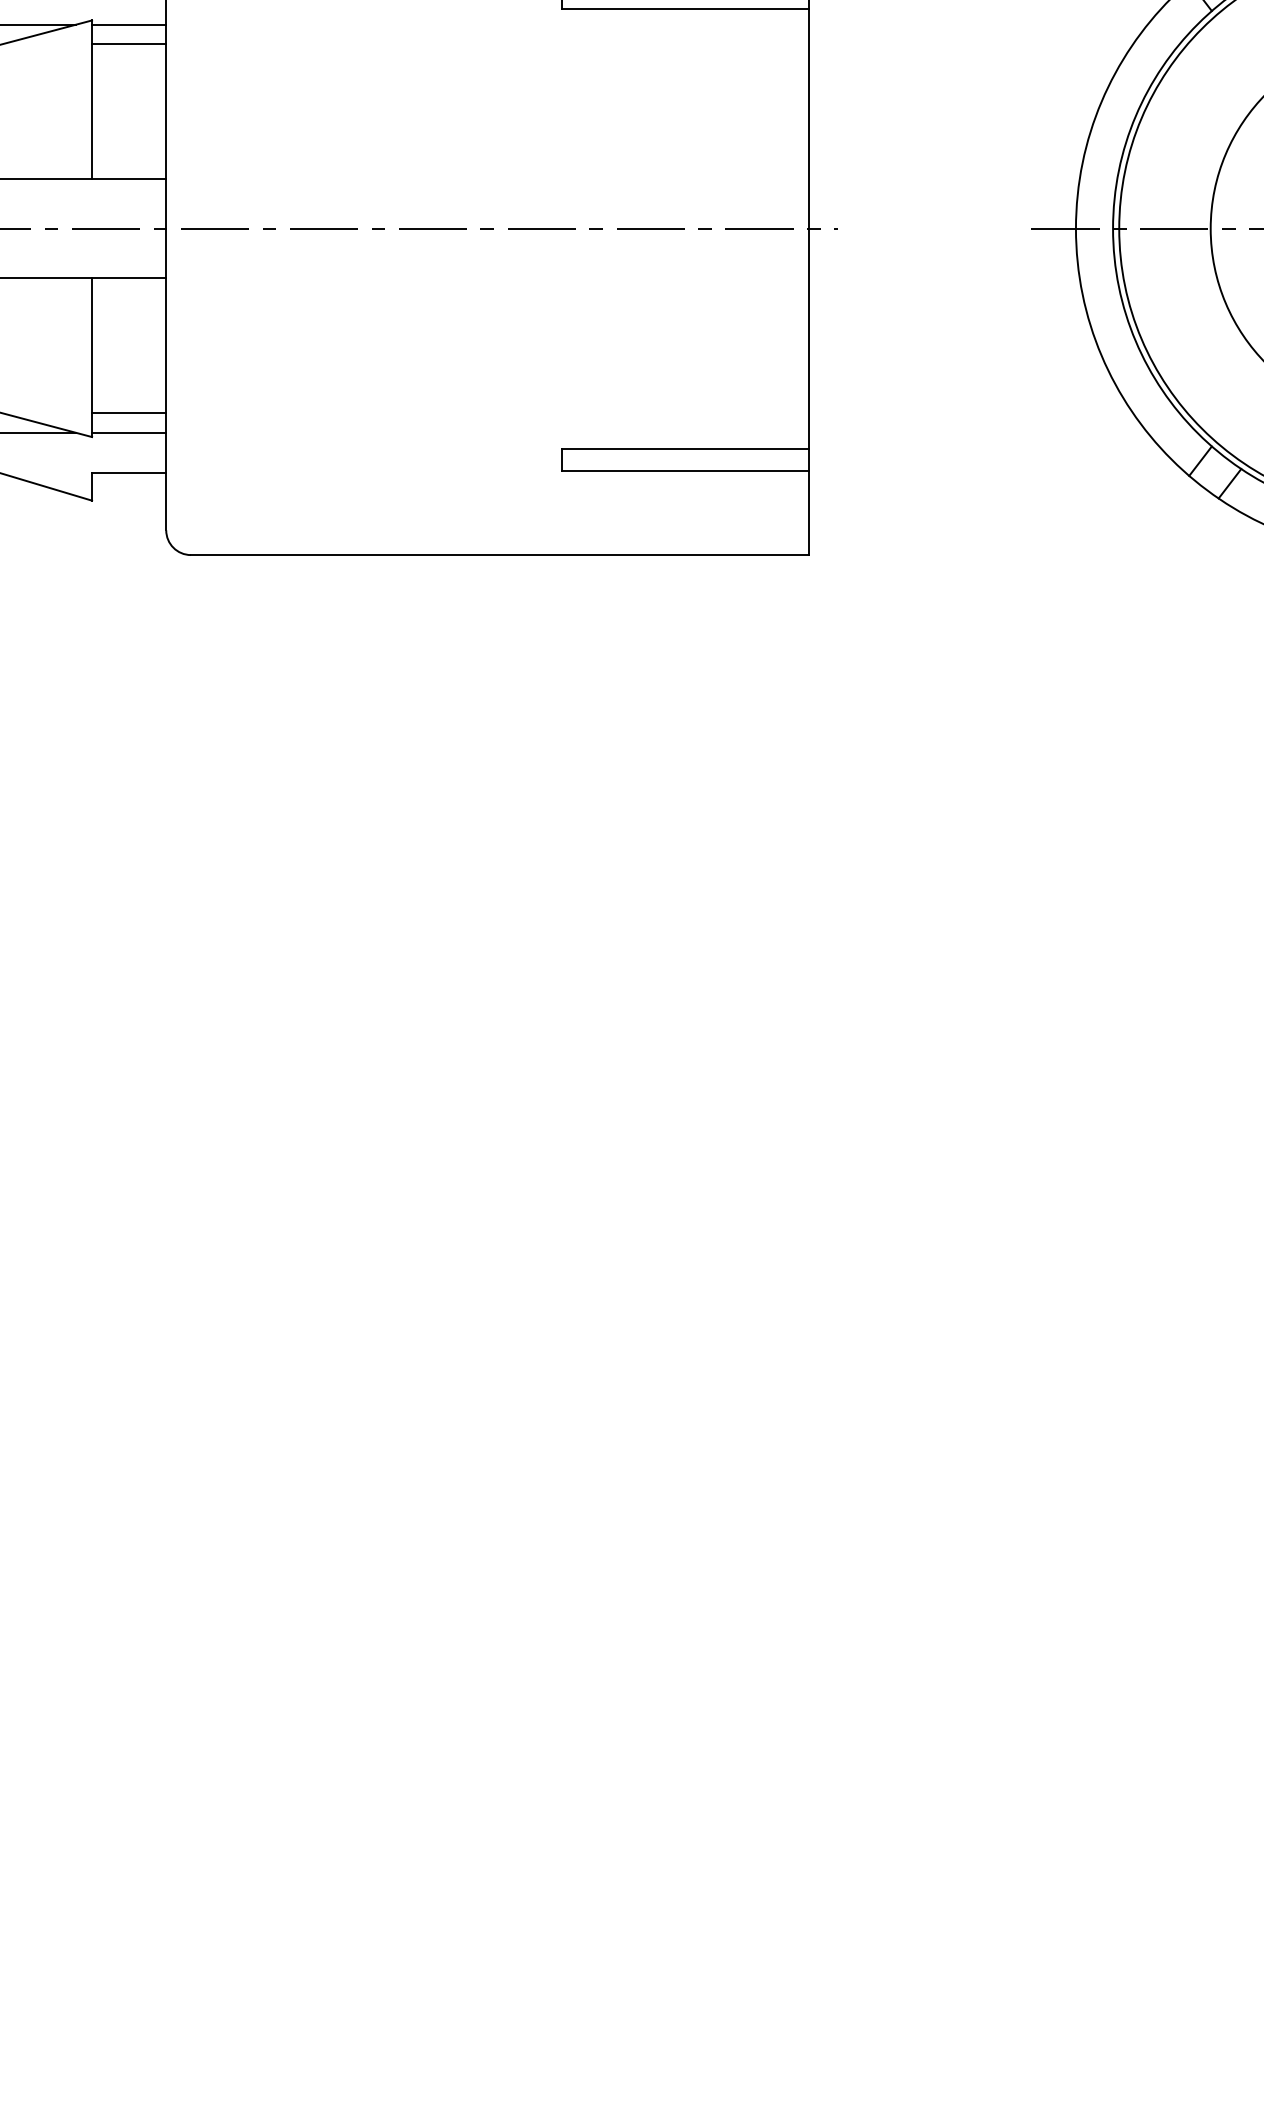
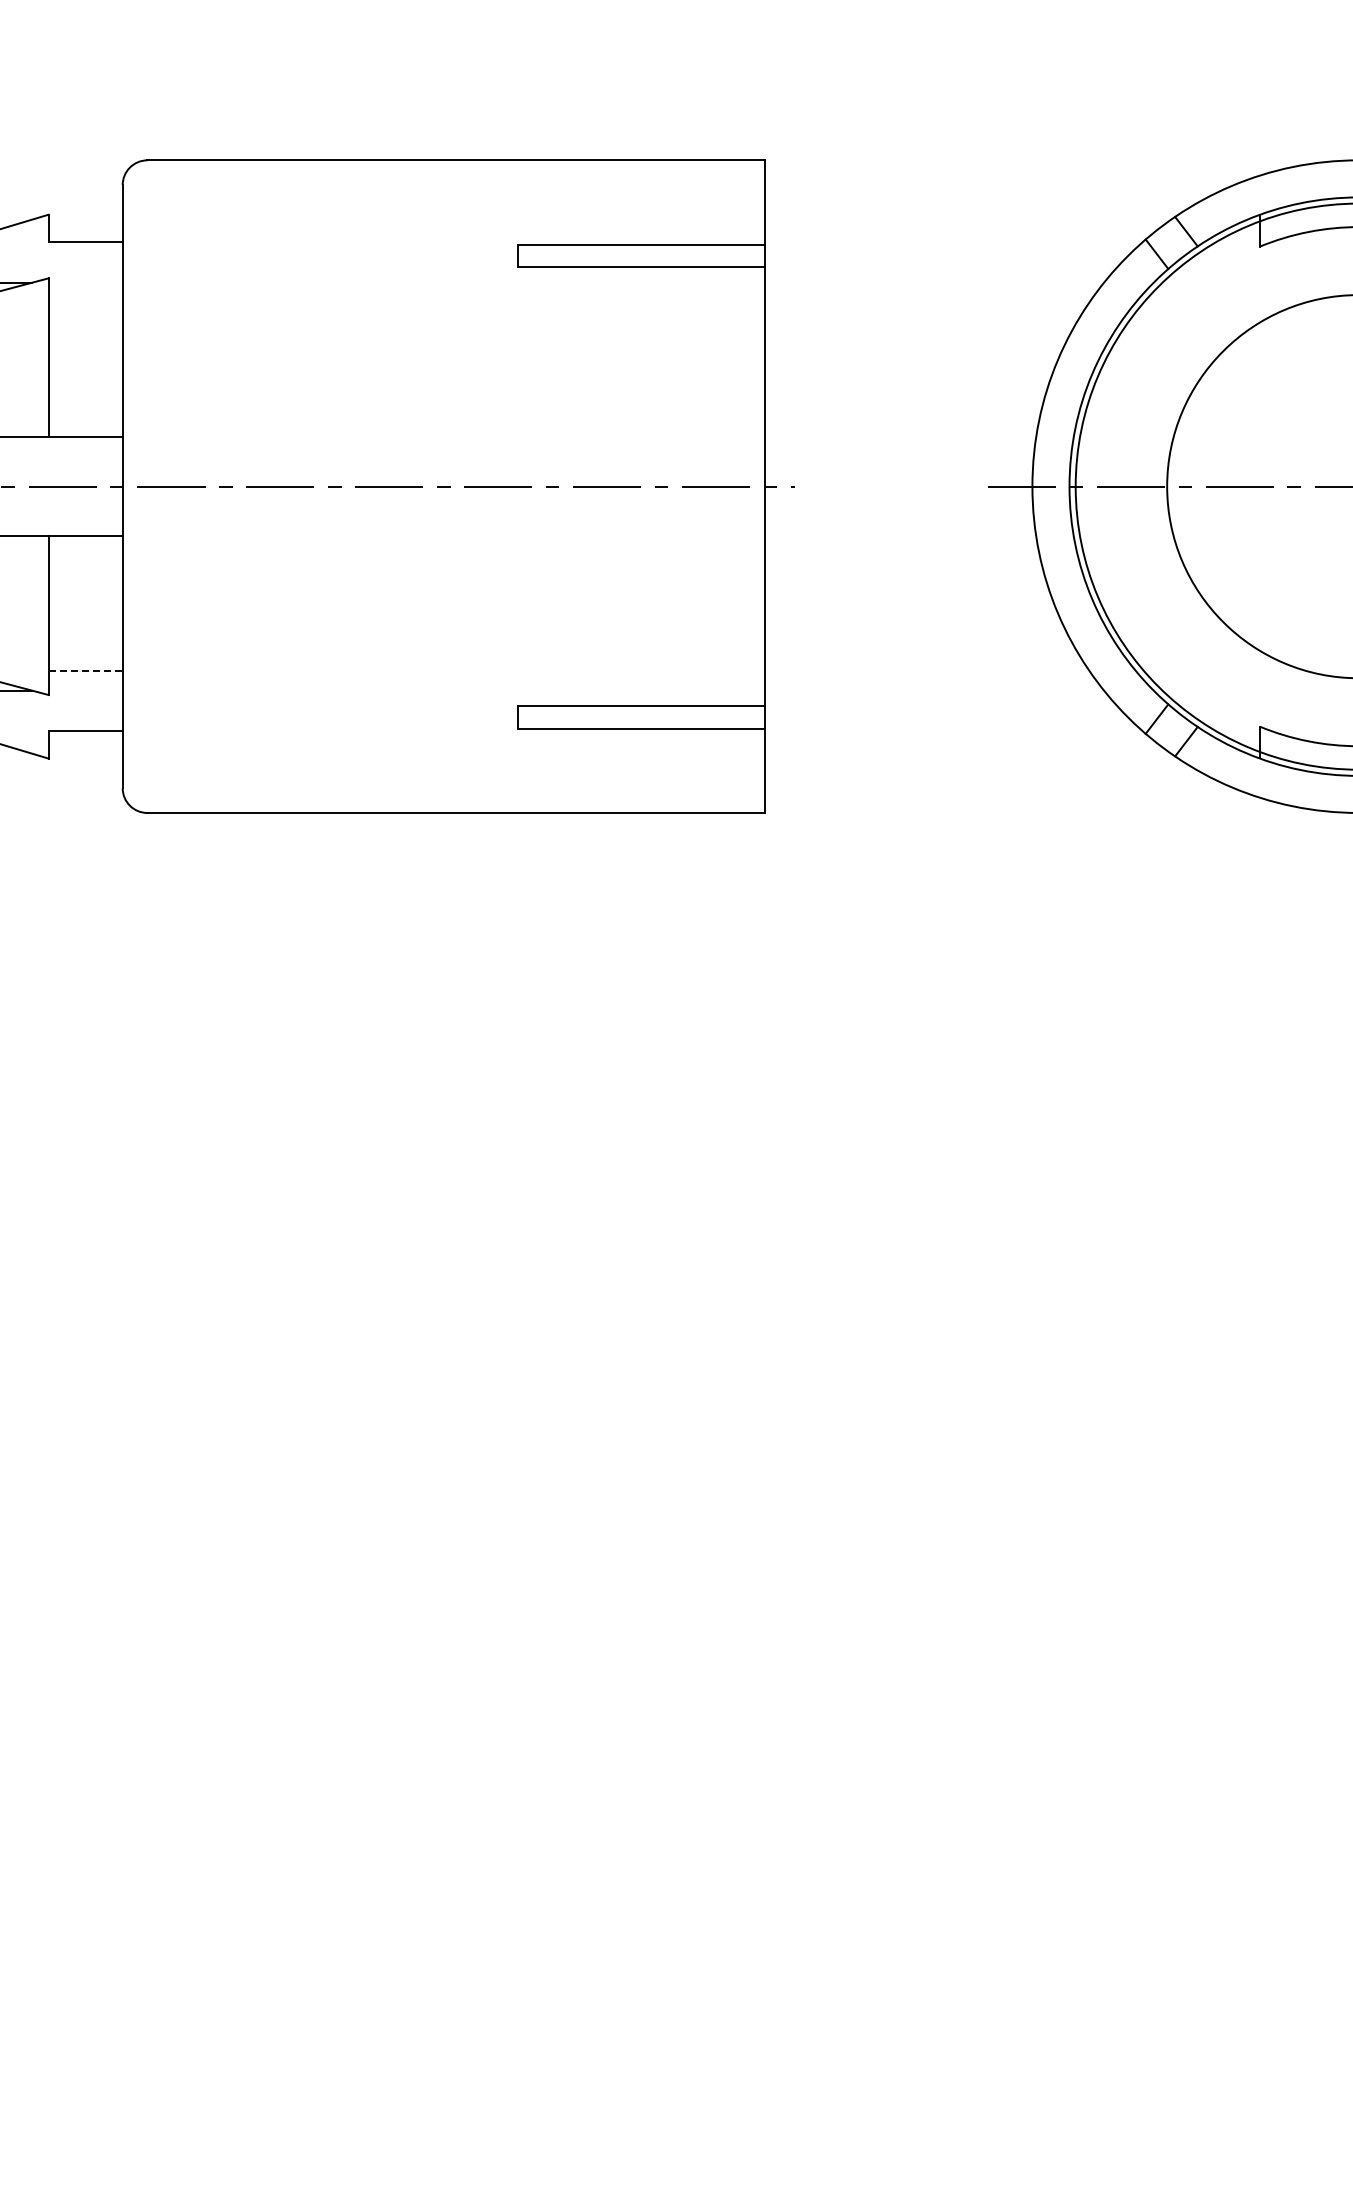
line: (129, 24) -> (85, 282), removed
line: (129, 44) -> (85, 302), removed
line: (130, 412) -> (86, 670), solid -> dashed
line: (129, 432) -> (85, 690), removed

